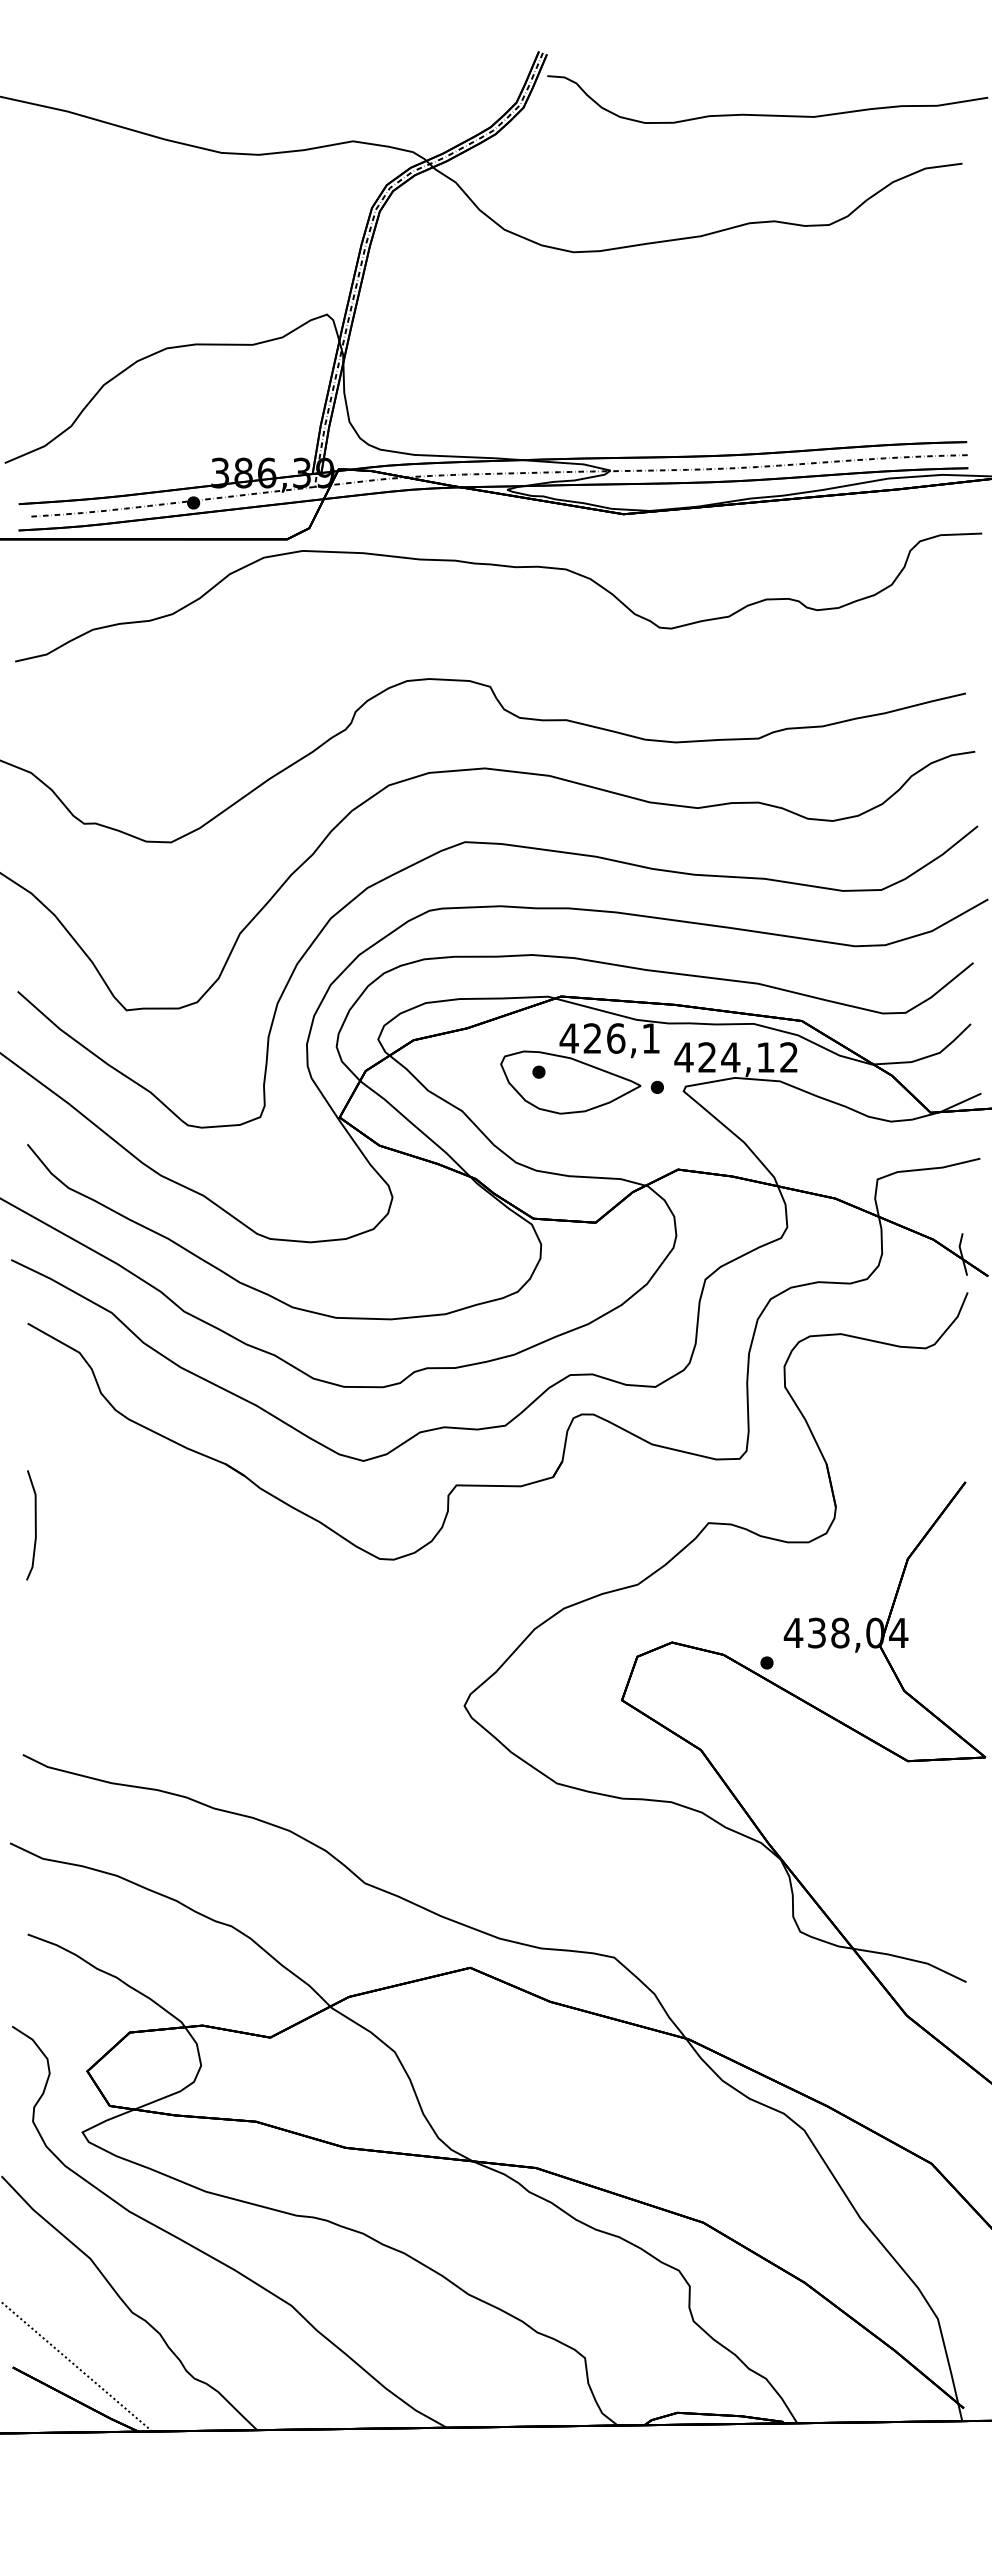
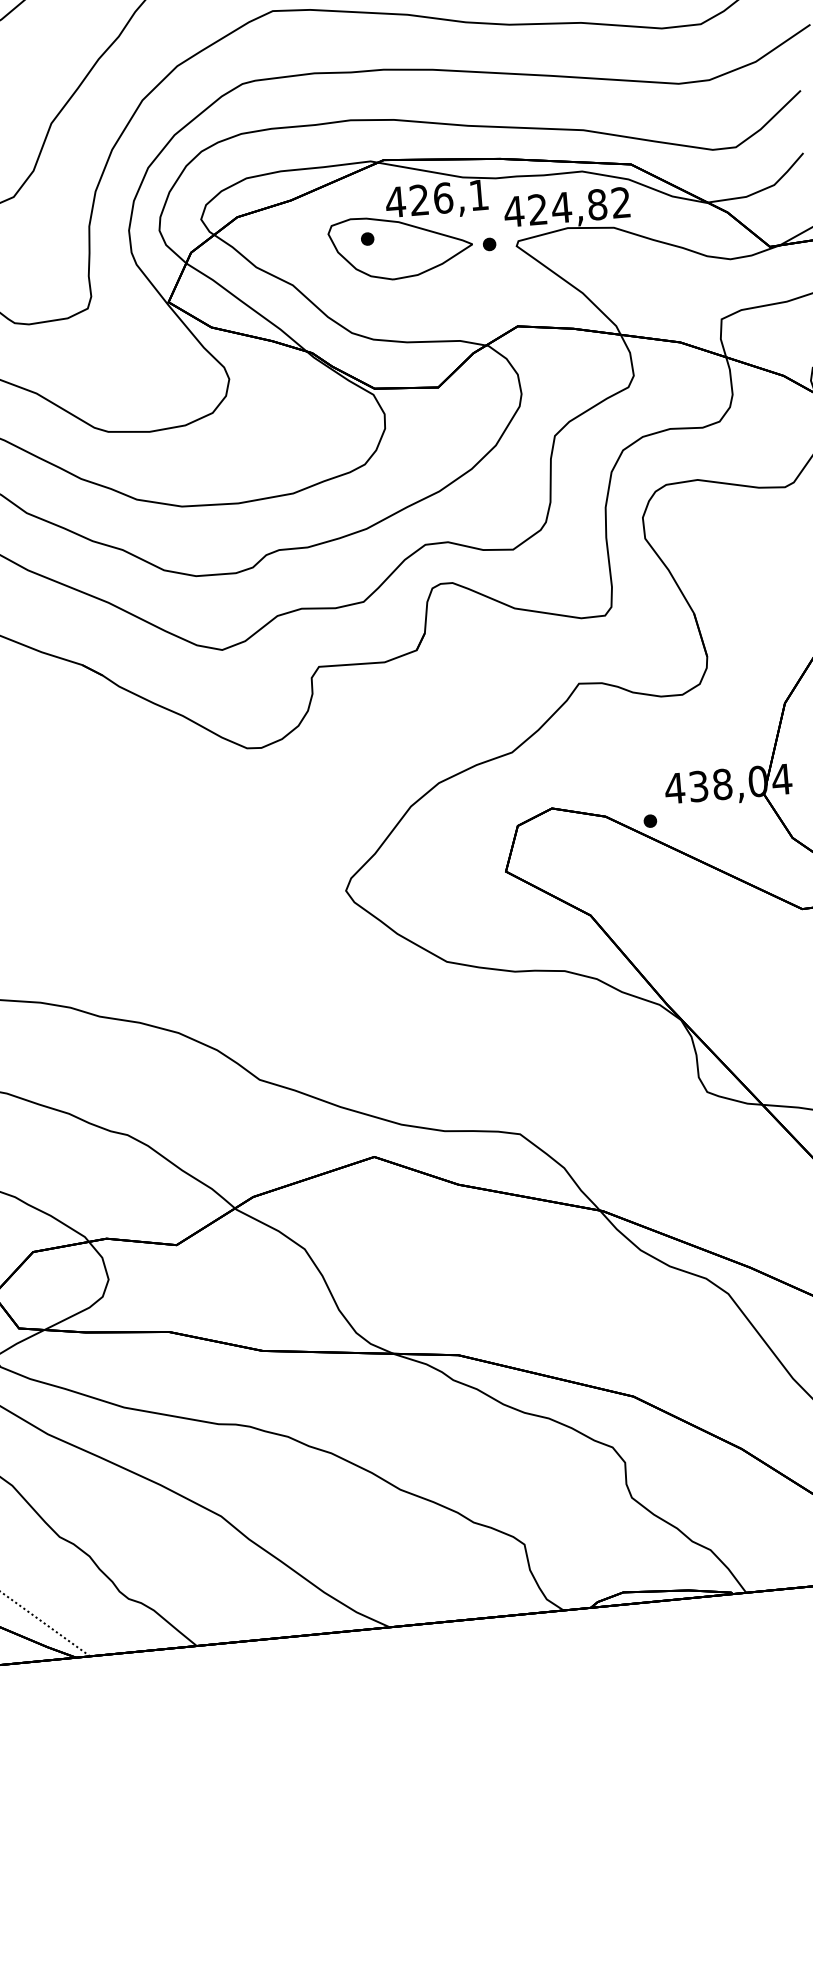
text: (765, 1057) -> (597, 204), 424,12 -> 424,82

